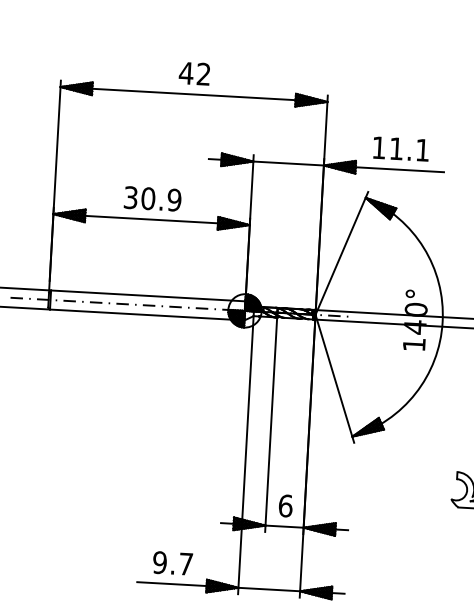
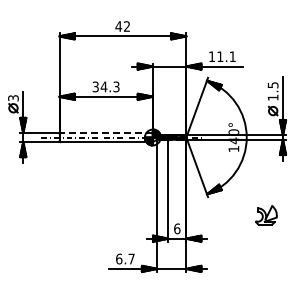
text: (159, 198) -> (109, 86), 30.9 -> 34.3
line: (147, 296) -> (106, 133), solid -> dashed
text: (160, 561) -> (119, 258), 9.7 -> 6.7

